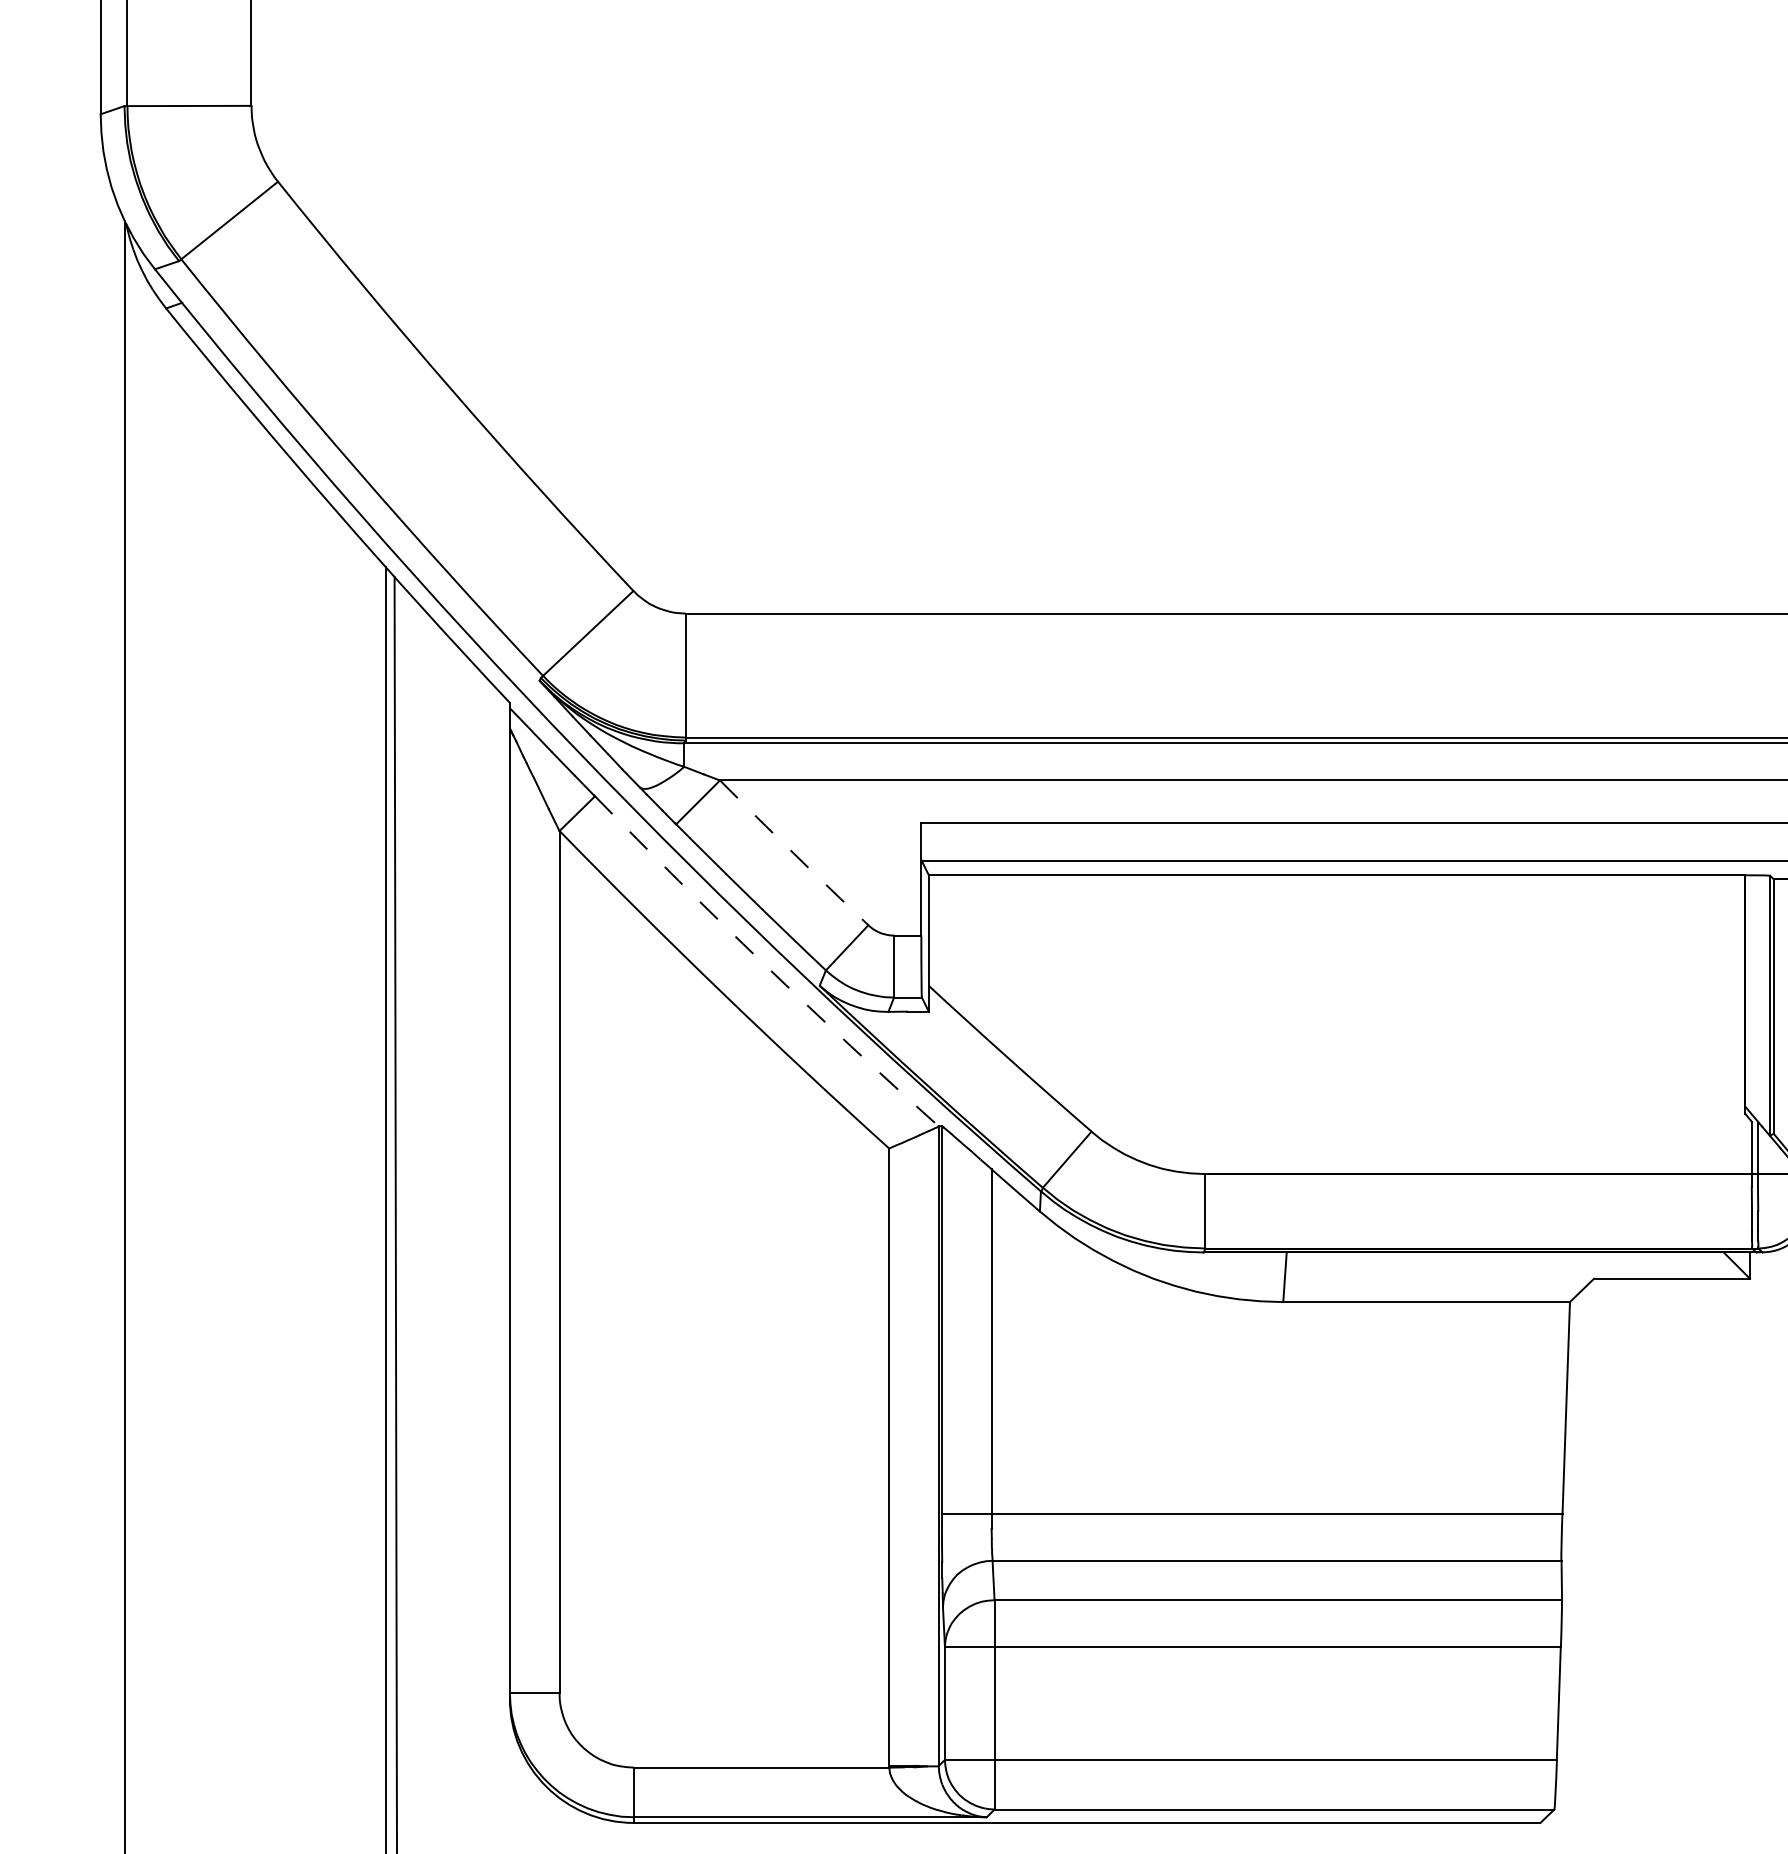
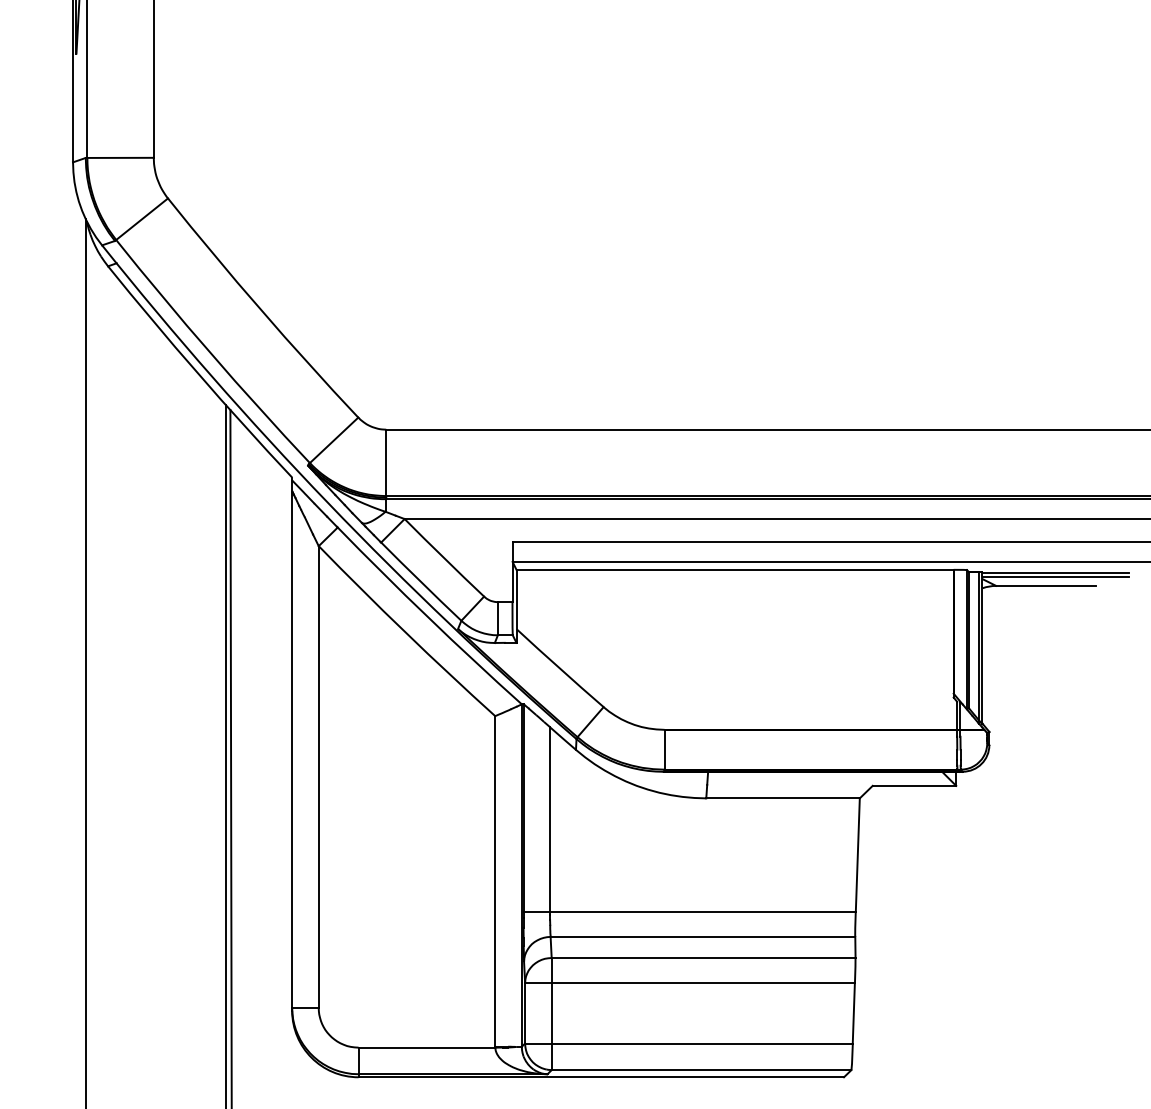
arc: (794, 854) -> (444, 558), dashed -> solid
arc: (764, 964) -> (428, 617), dashed -> solid

